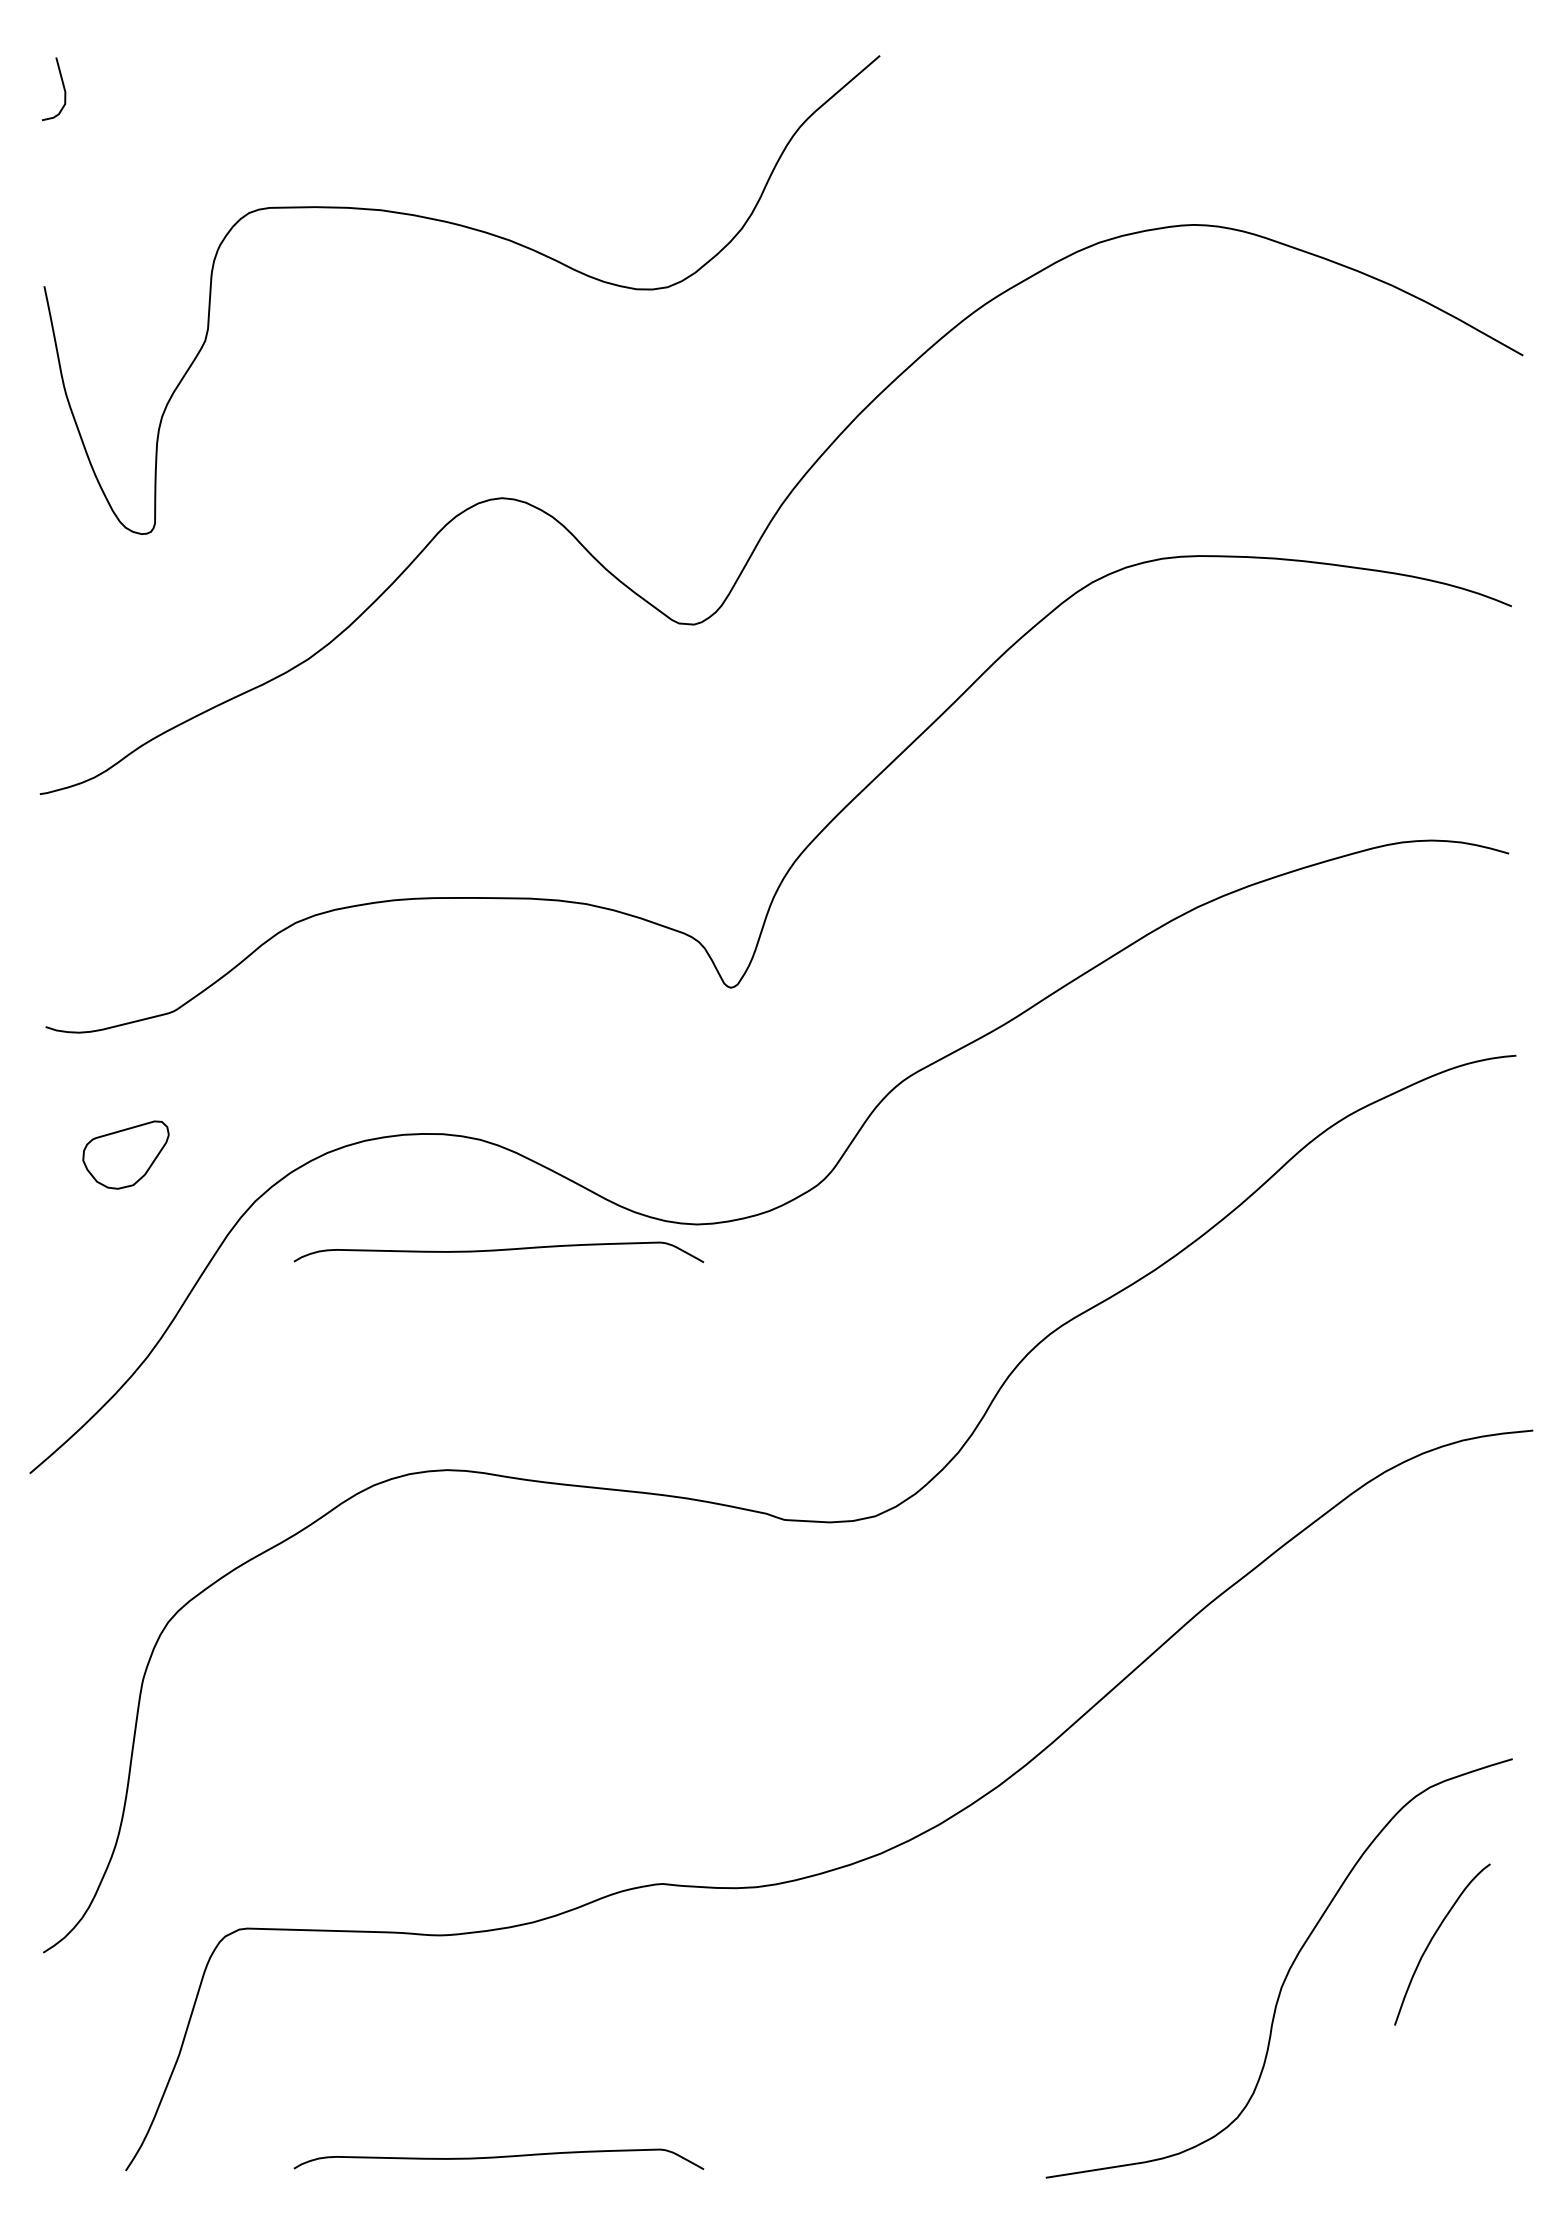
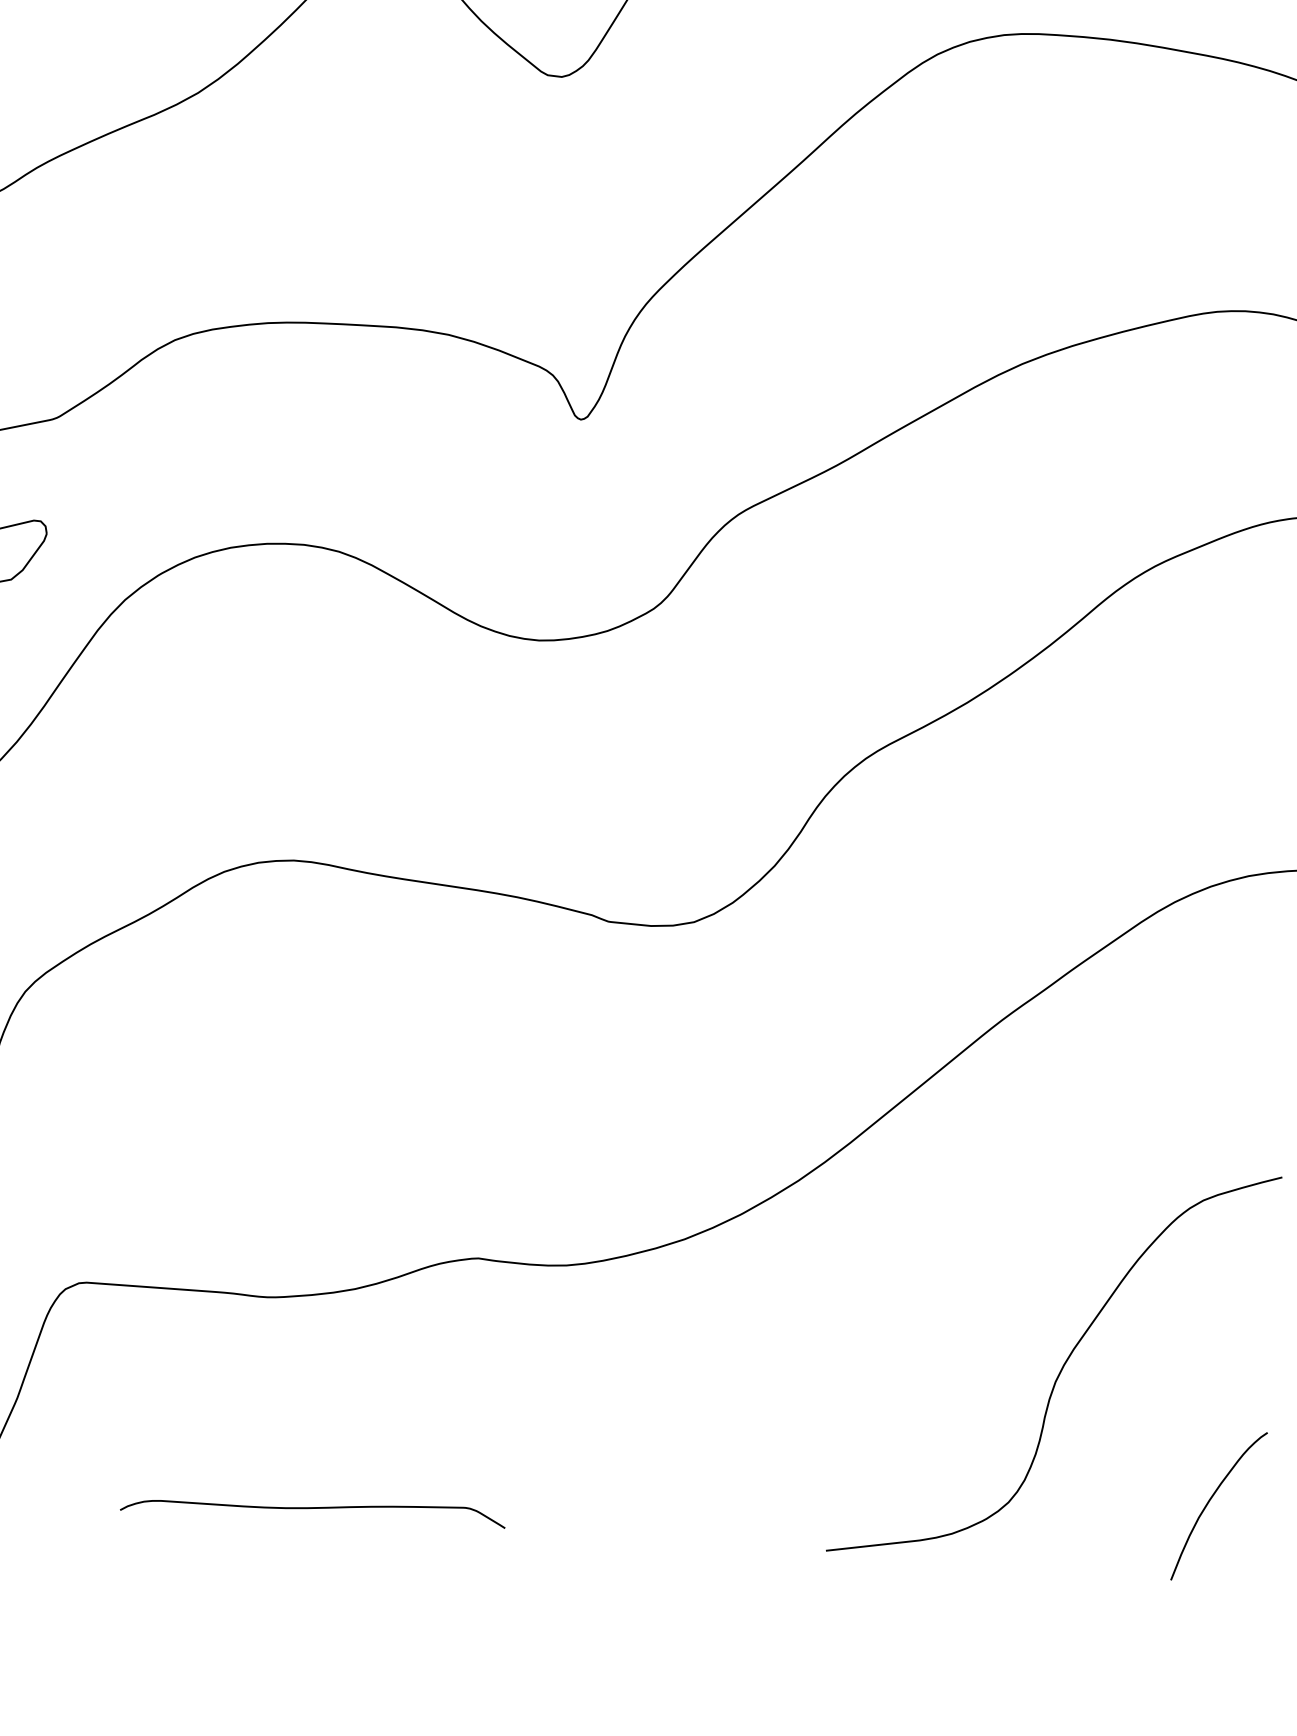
curve: (498, 1251) -> (351, 657), removed
curve: (1432, 1940) -> (1209, 1502), moved

